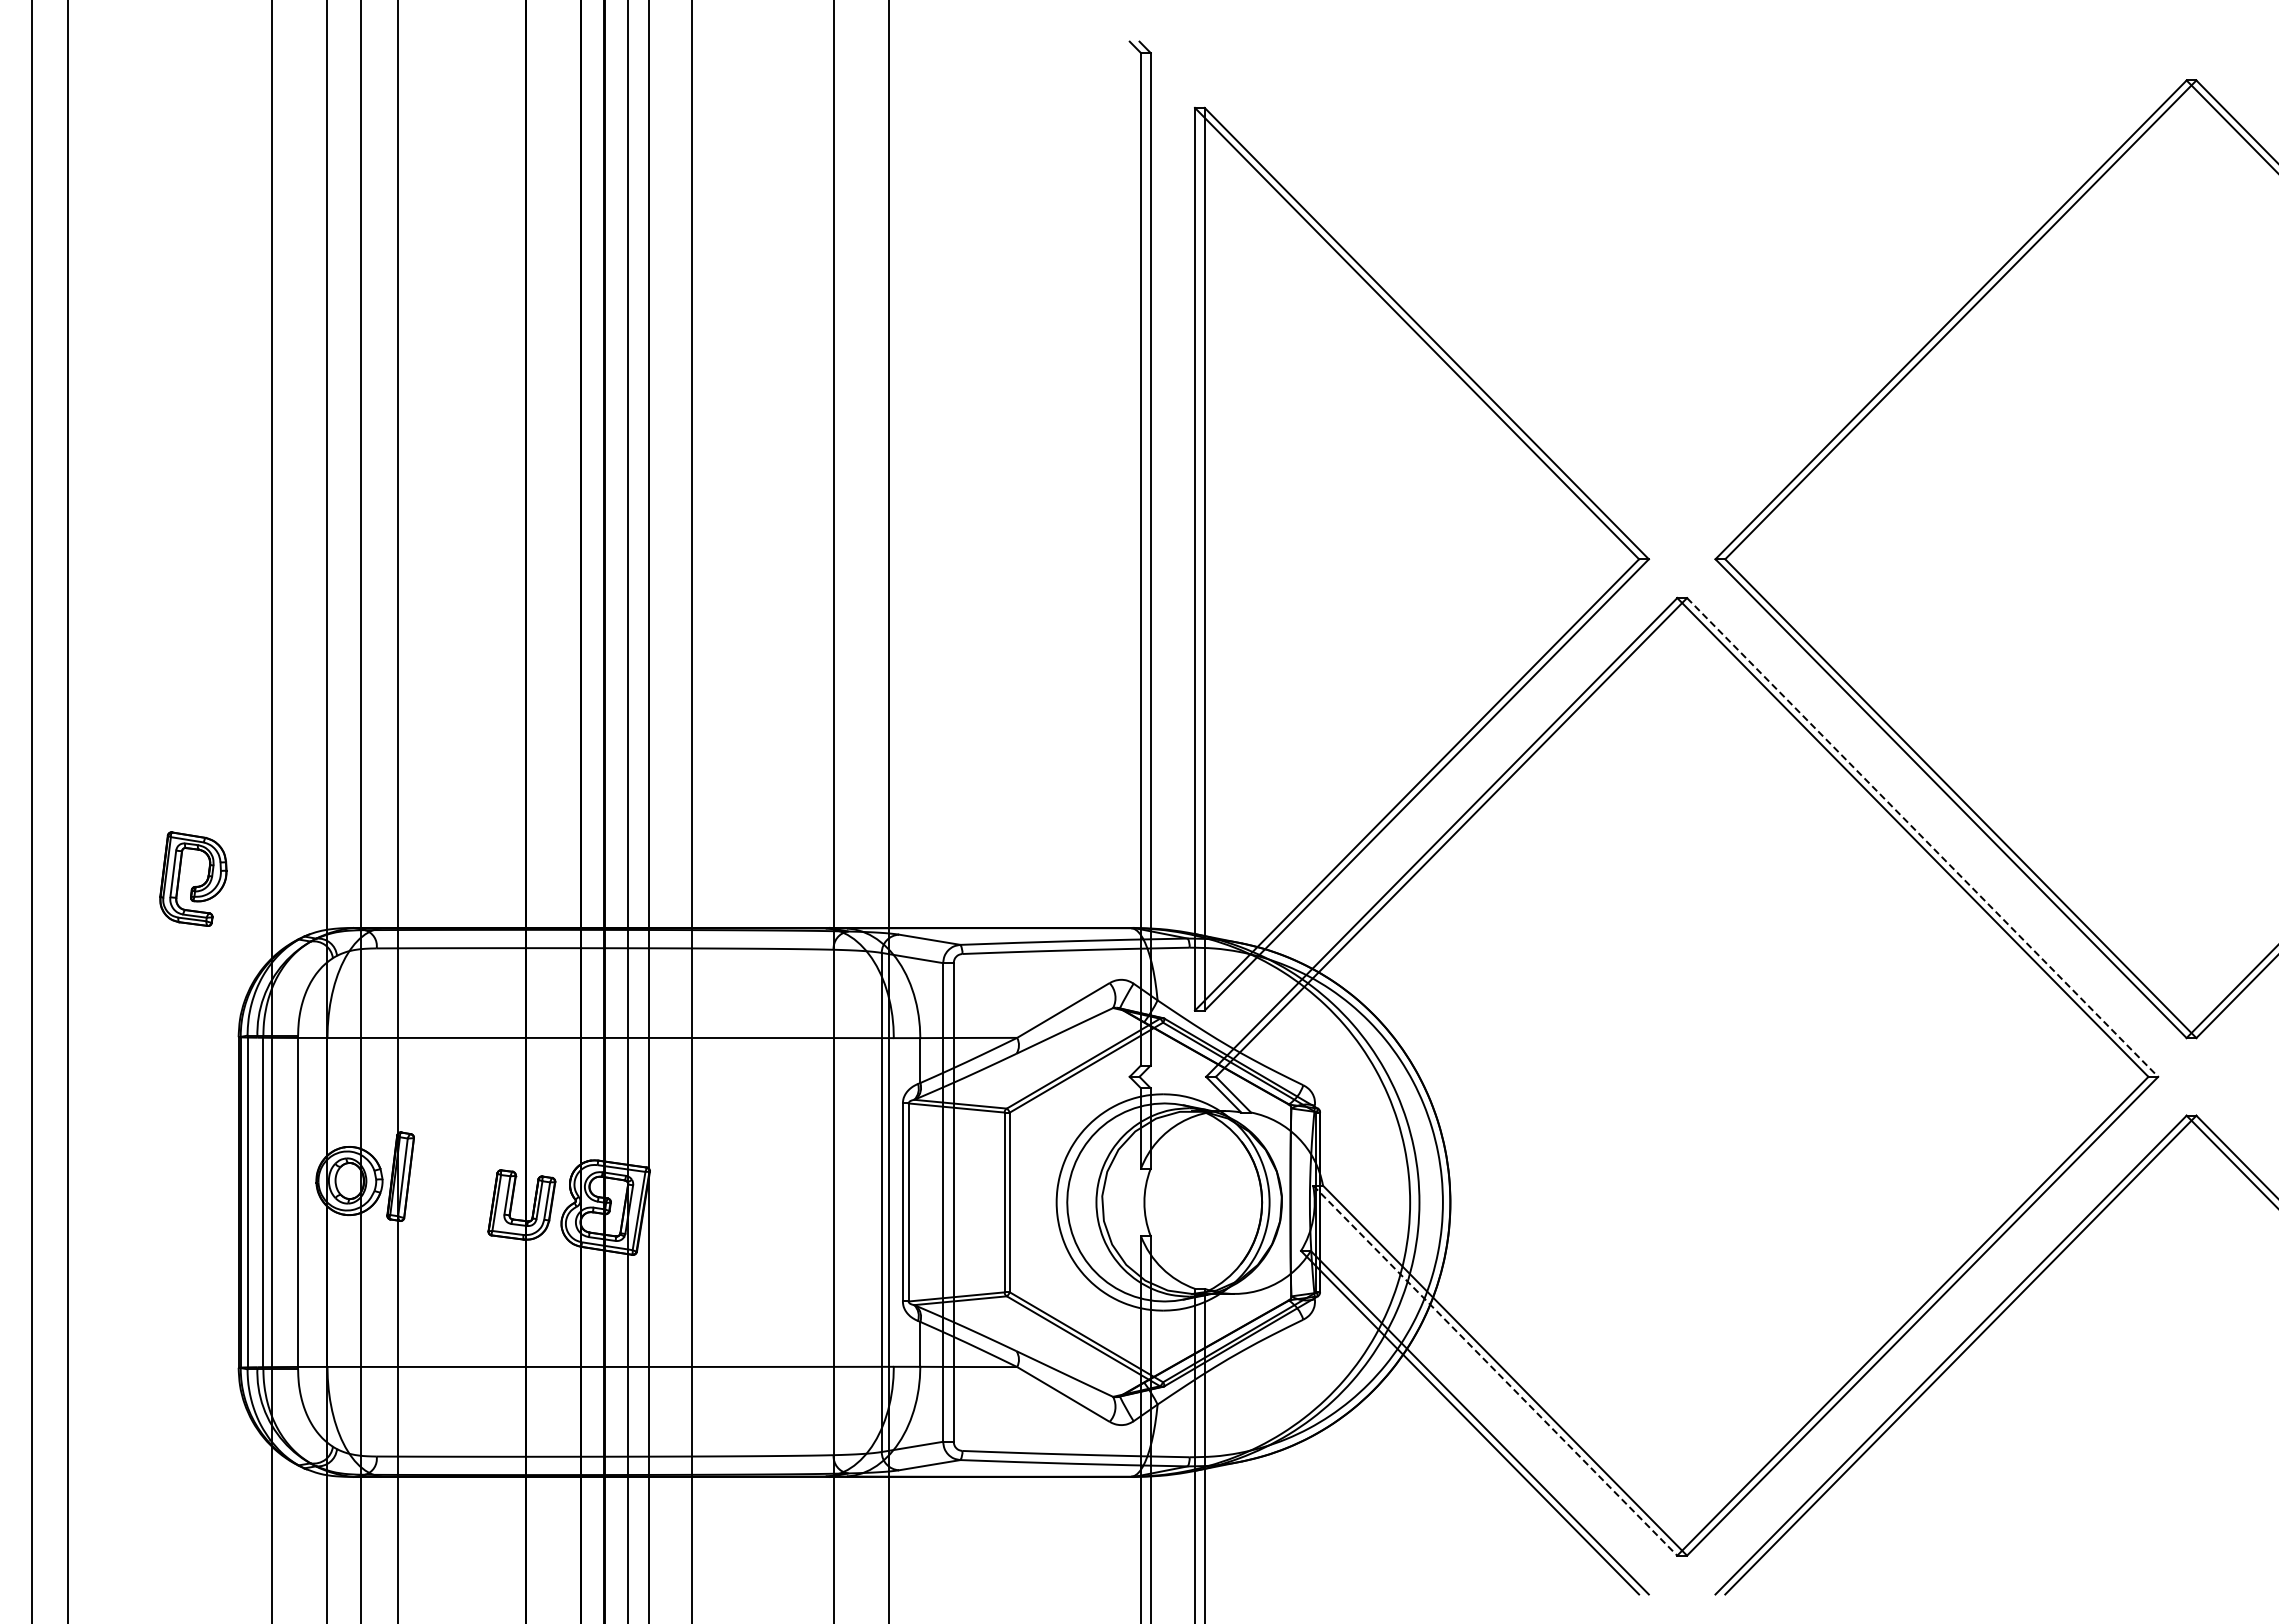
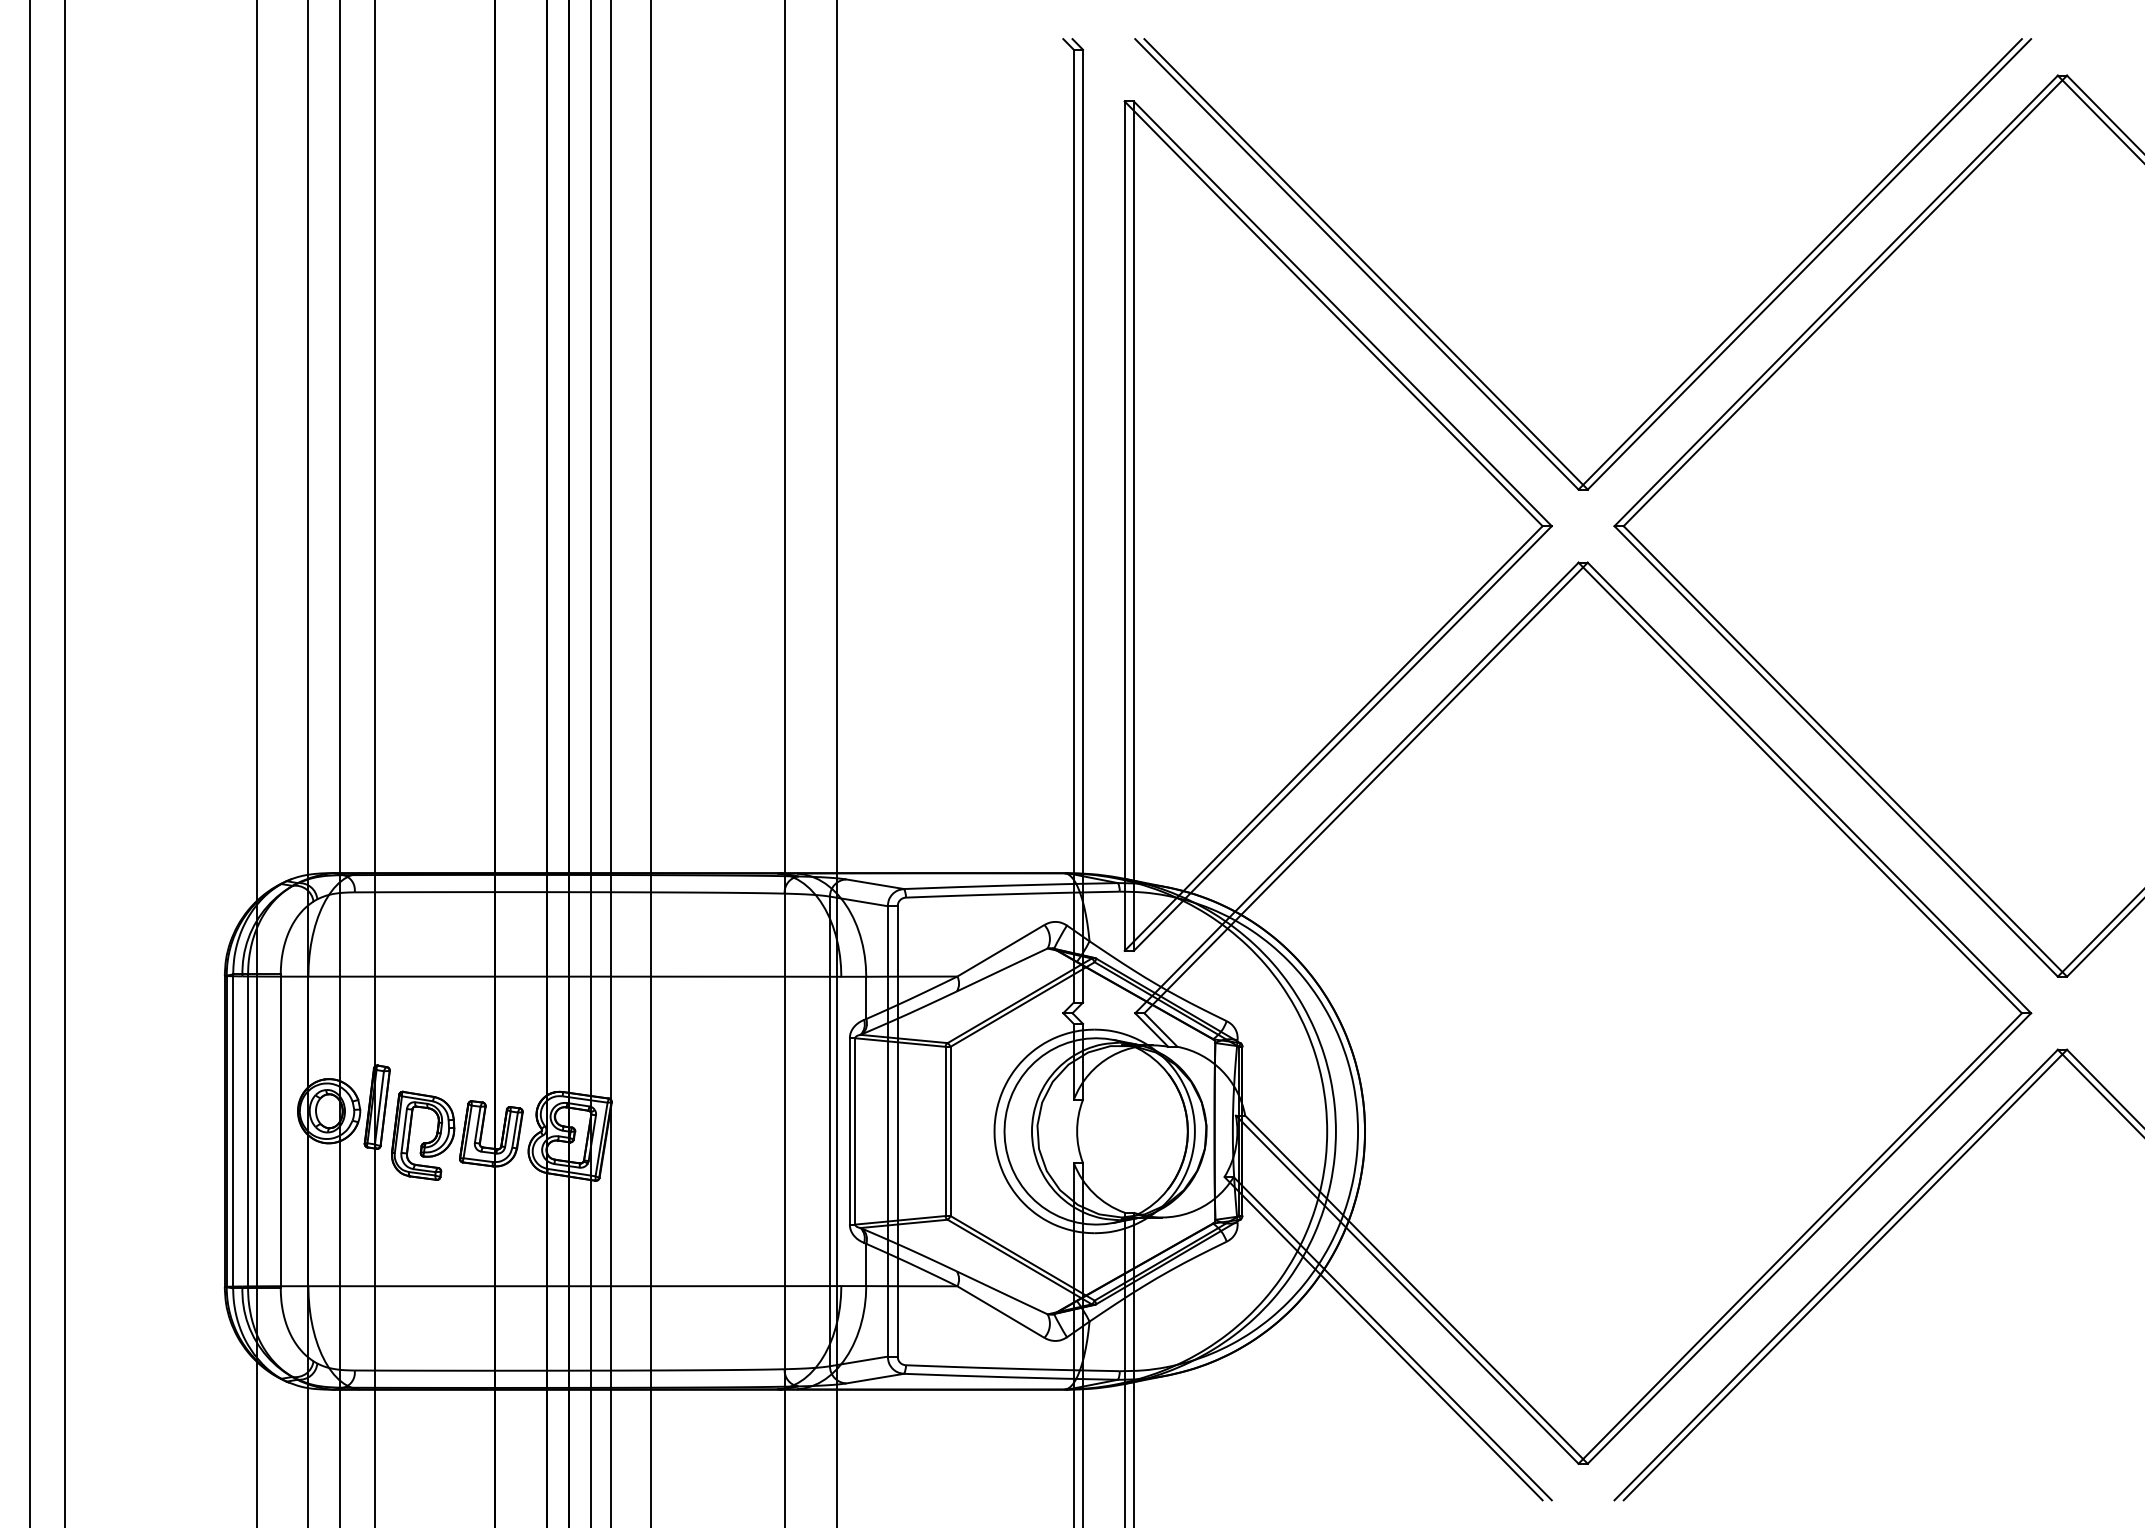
part: (1798, 395) -> (1692, 372), added
line: (1922, 837) -> (1809, 787), dashed -> solid
part: (193, 886) -> (423, 1142), moved
line: (1495, 1370) -> (1407, 1289), dashed -> solid

